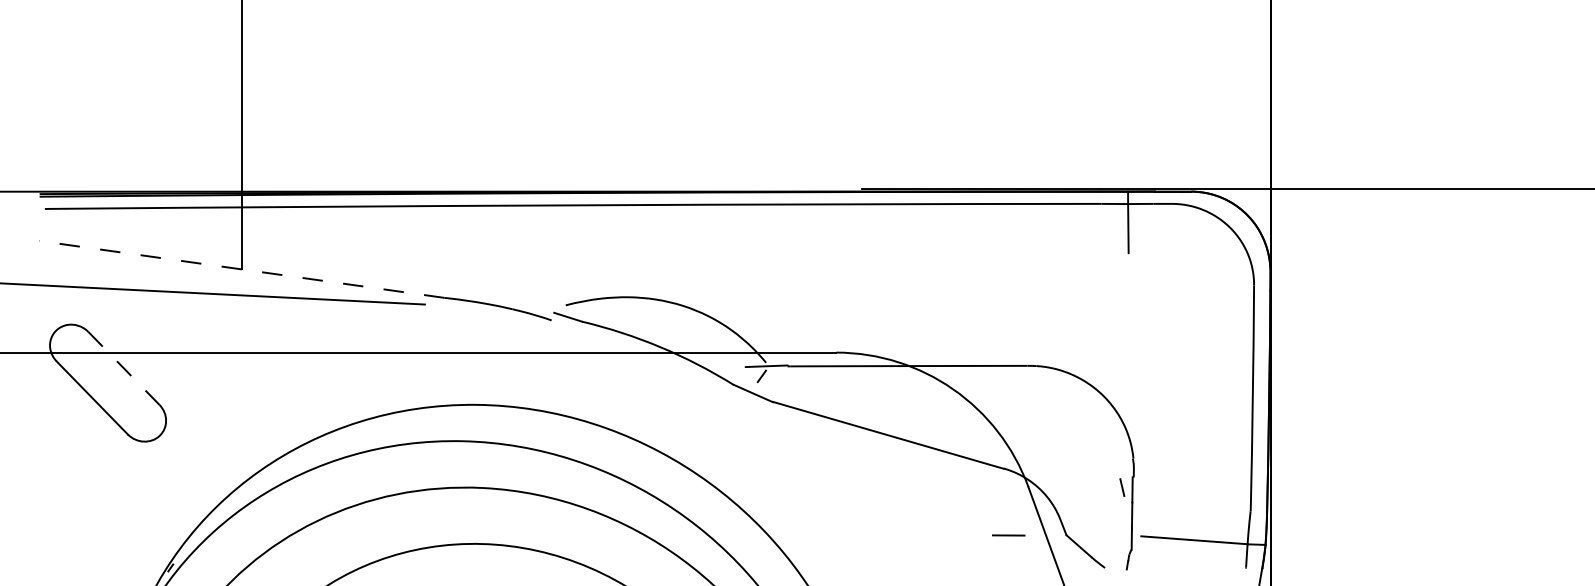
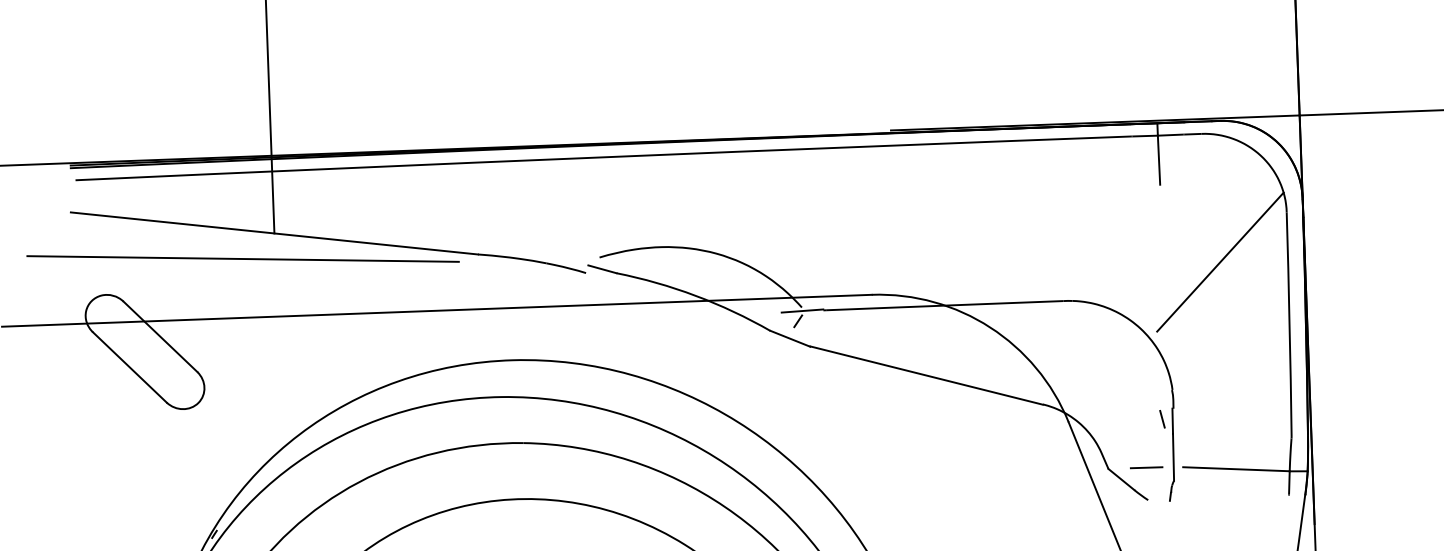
line: (241, 269) -> (274, 233), dashed -> solid
line: (1185, 332) -> (1219, 261), added
line: (124, 368) -> (160, 336), dashed -> solid
line: (1008, 535) -> (1146, 467), moved

